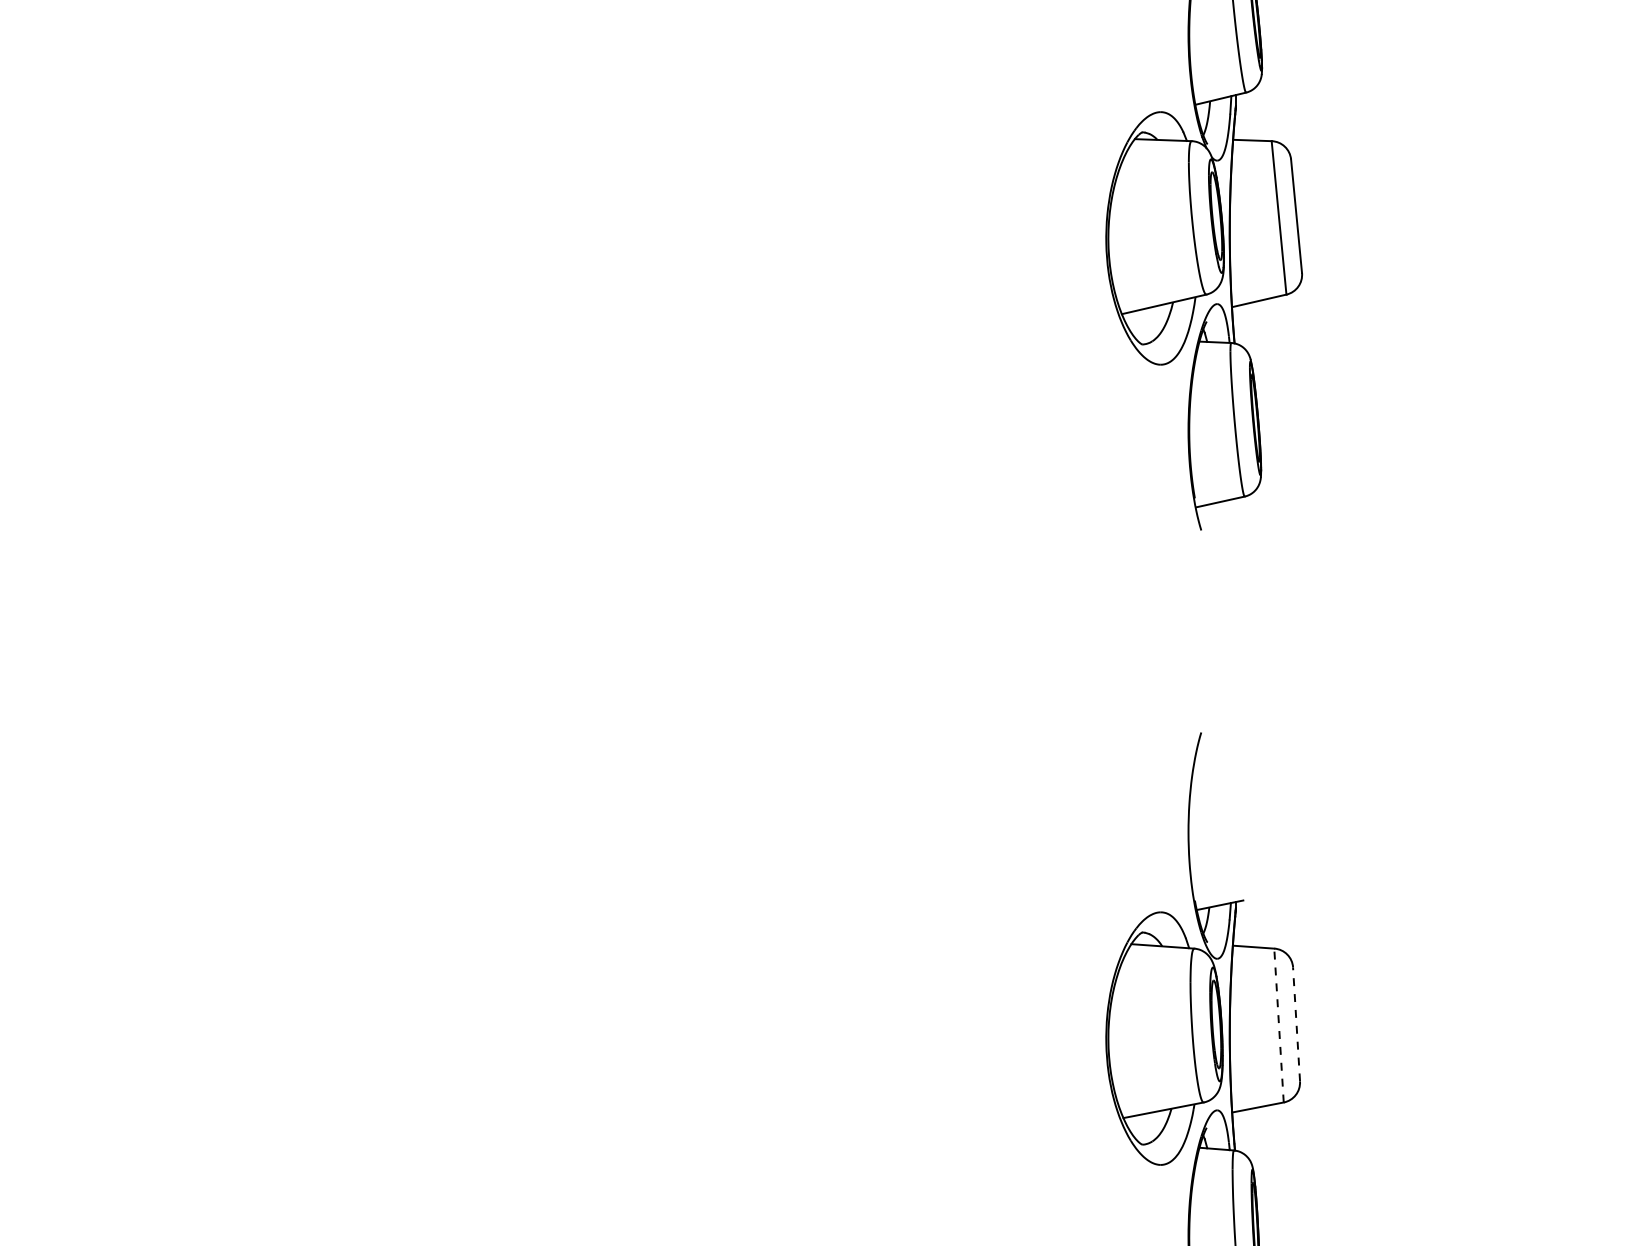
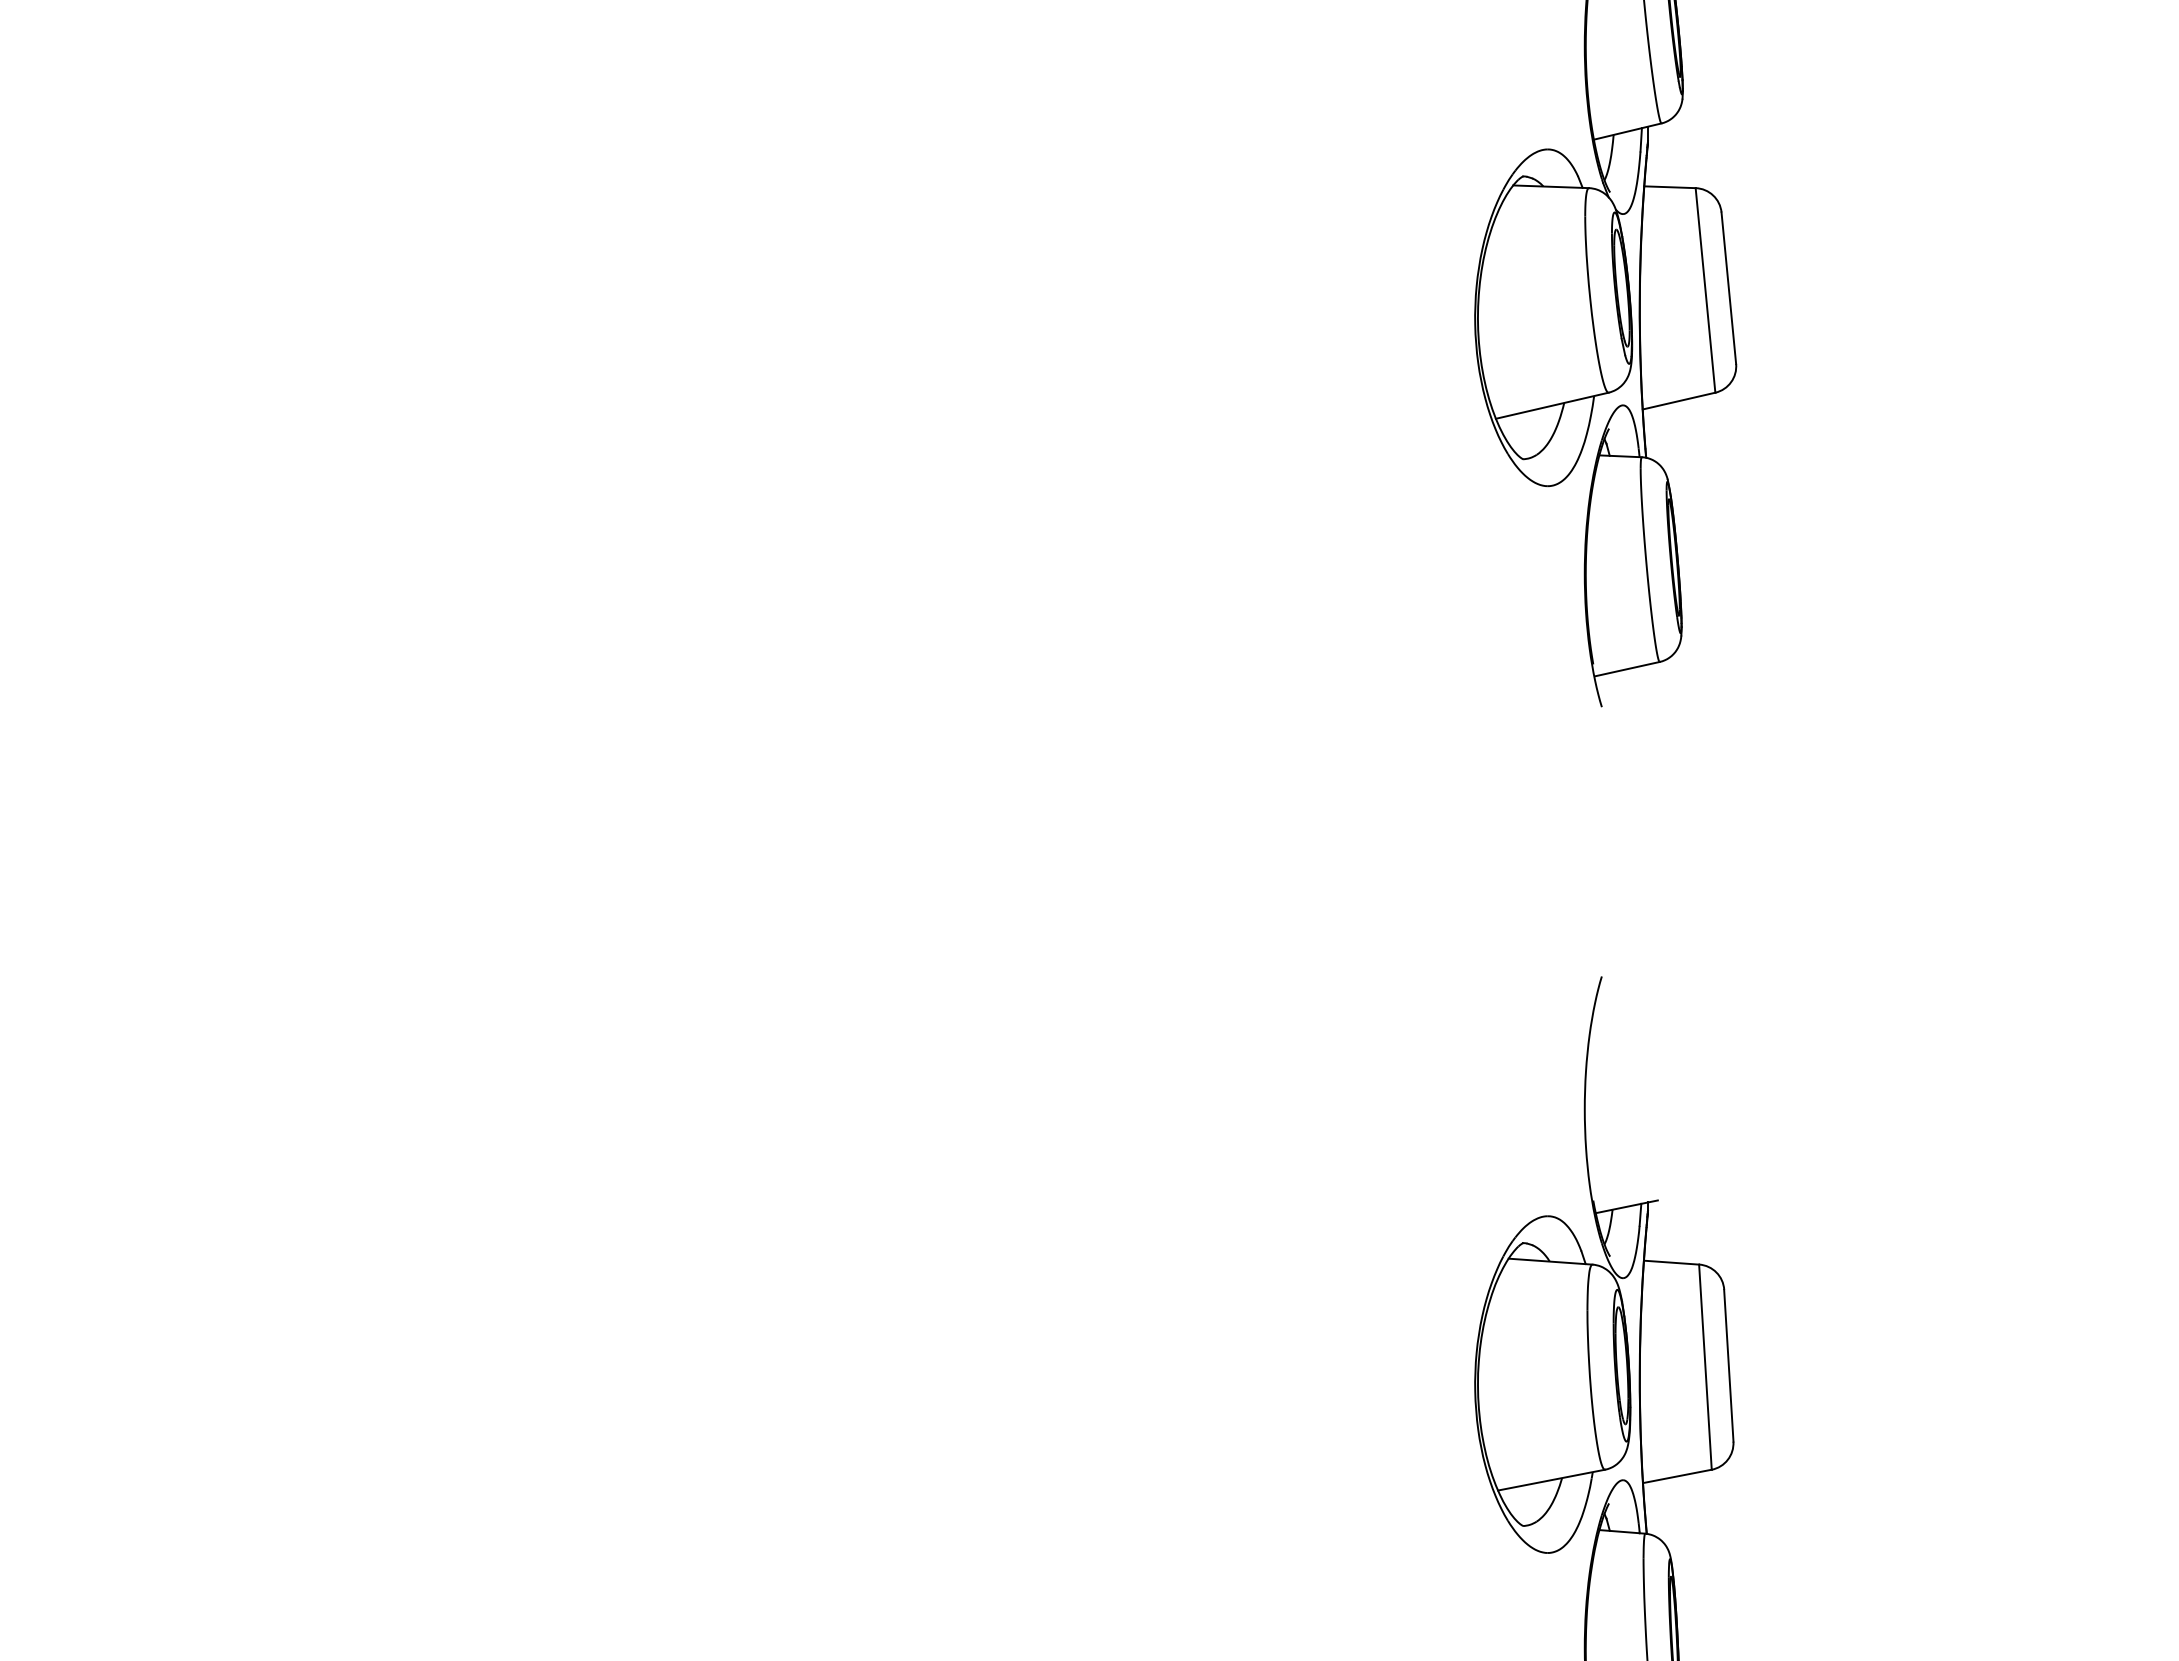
line: (1296, 1024) -> (1728, 1365), dashed -> solid
line: (1279, 1025) -> (1705, 1367), dashed -> solid

